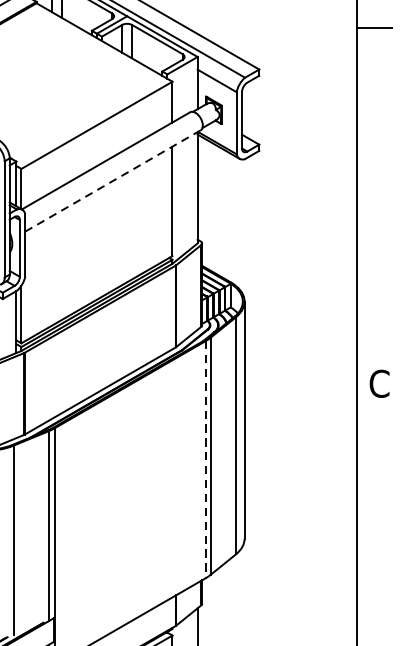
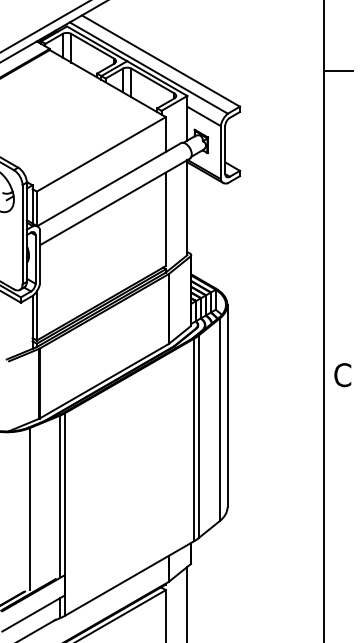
line: (113, 180) -> (115, 201), dashed -> solid
line: (205, 460) -> (194, 440), dashed -> solid

